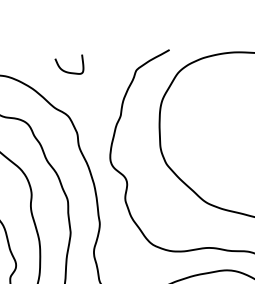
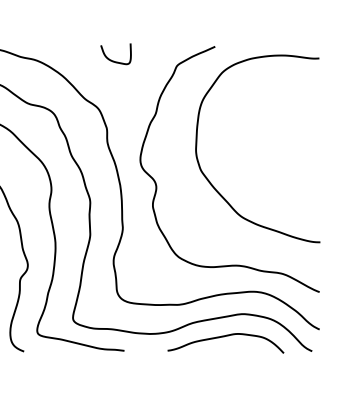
curve: (67, 71) -> (113, 60), moved

